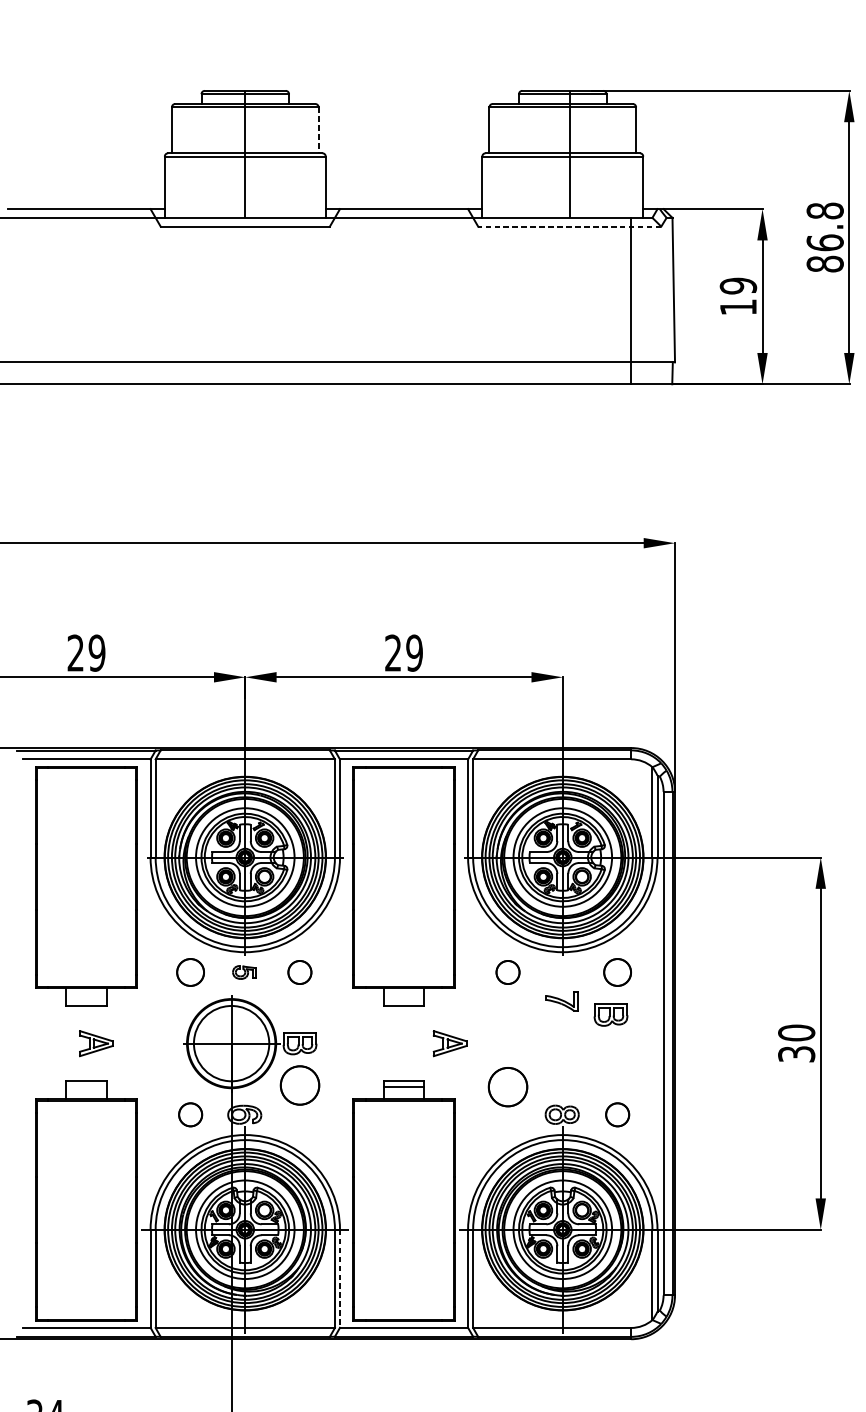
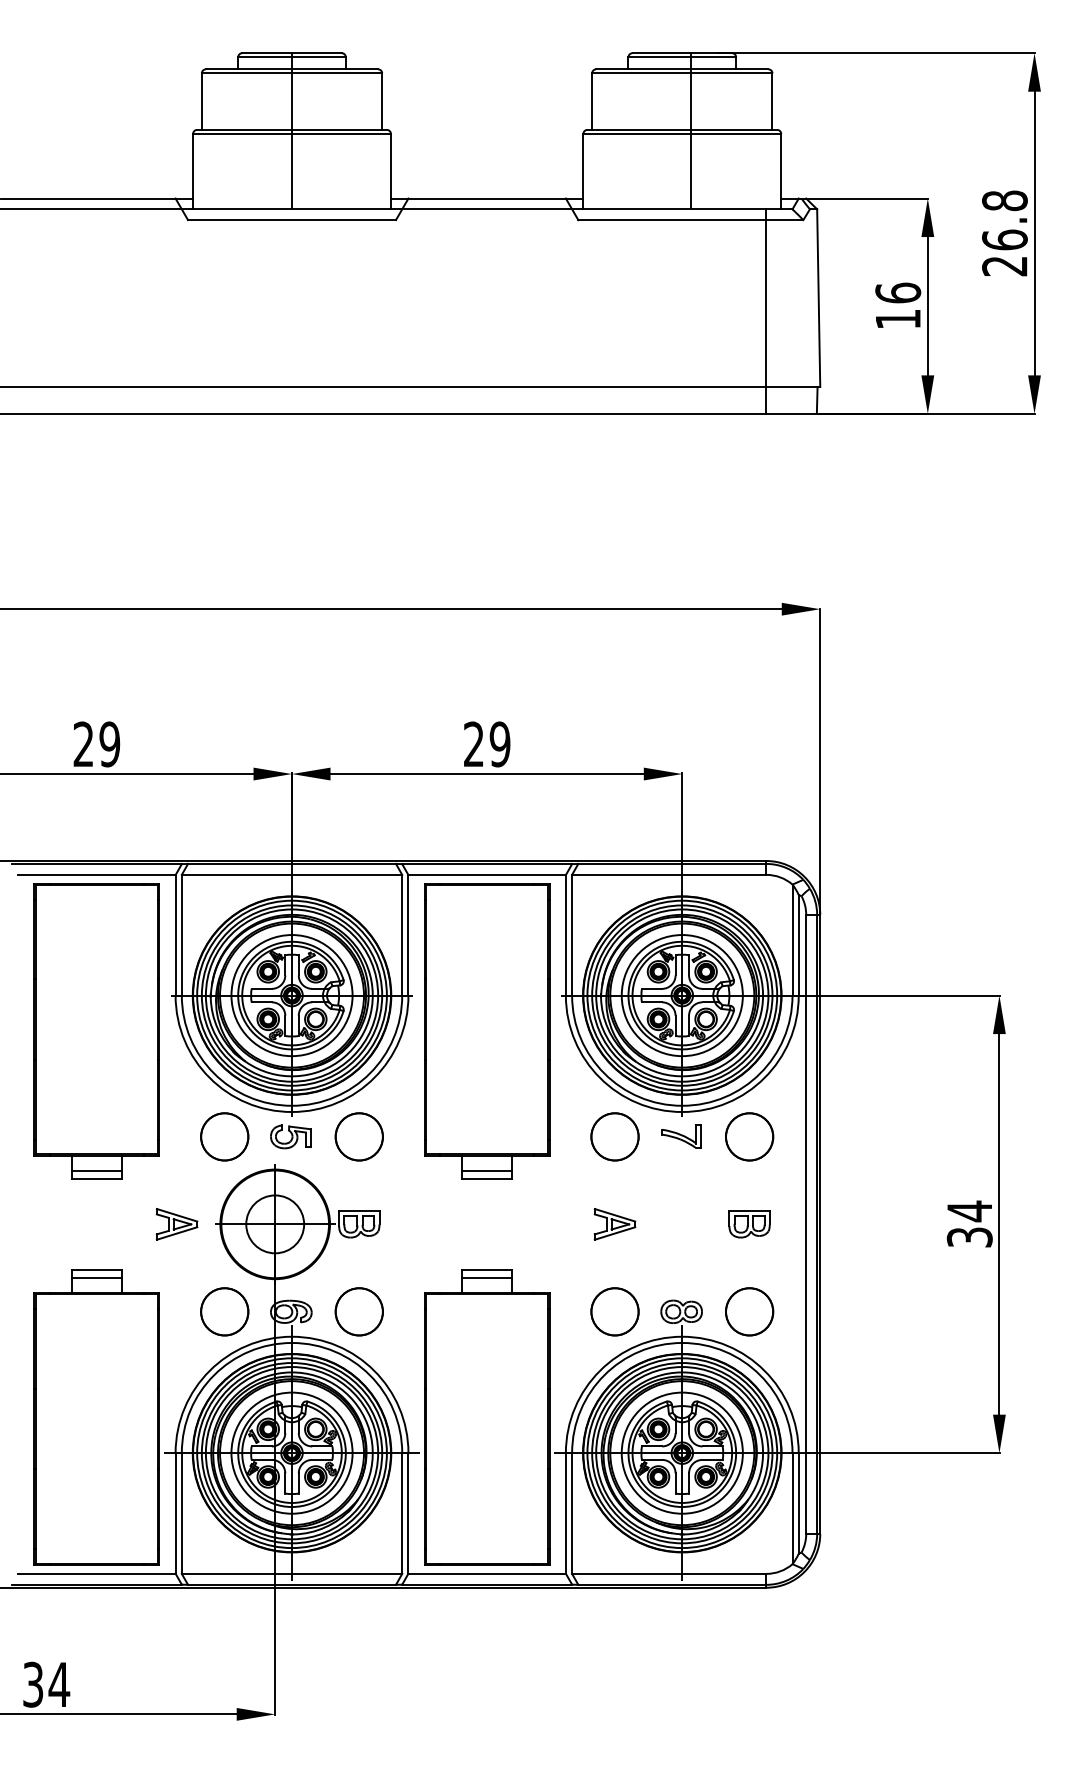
line: (318, 130) -> (382, 102), dashed -> solid
line: (569, 226) -> (690, 220), dashed -> solid
text: (824, 264) -> (1004, 266), 86.8 -> 26.8
text: (738, 285) -> (898, 292), 19 -> 16
circle: (190, 972) -> (224, 1136), size x1.43
part: (244, 972) -> (290, 1136), size x1.43
circle: (299, 972) -> (358, 1136), size x1.67
circle: (507, 972) -> (614, 1136), size x1.67
circle: (617, 972) -> (749, 1136), size x1.43
line: (86, 999) -> (96, 1170), added
line: (404, 999) -> (487, 1170), added
part: (562, 1001) -> (681, 1136), moved
part: (610, 1015) -> (749, 1224), moved
text: (796, 1033) -> (969, 1211), 30 -> 34
part: (95, 1043) -> (176, 1224), moved
circle: (231, 1043) -> (275, 1224), size x0.62
part: (449, 1043) -> (614, 1224), moved
circle: (299, 1085) -> (358, 1311), moved
circle: (507, 1086) -> (614, 1311), moved
line: (86, 1087) -> (96, 1278), added
circle: (190, 1114) -> (224, 1311), size x1.67
circle: (617, 1114) -> (749, 1311), size x1.67
line: (340, 1278) -> (408, 1513), dashed -> solid

